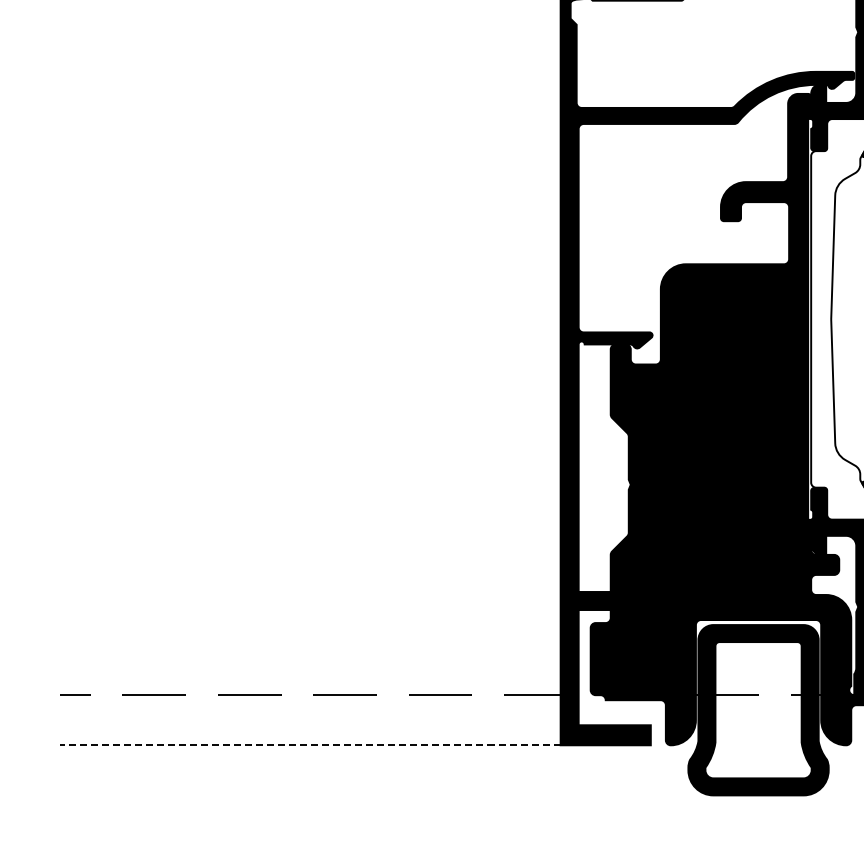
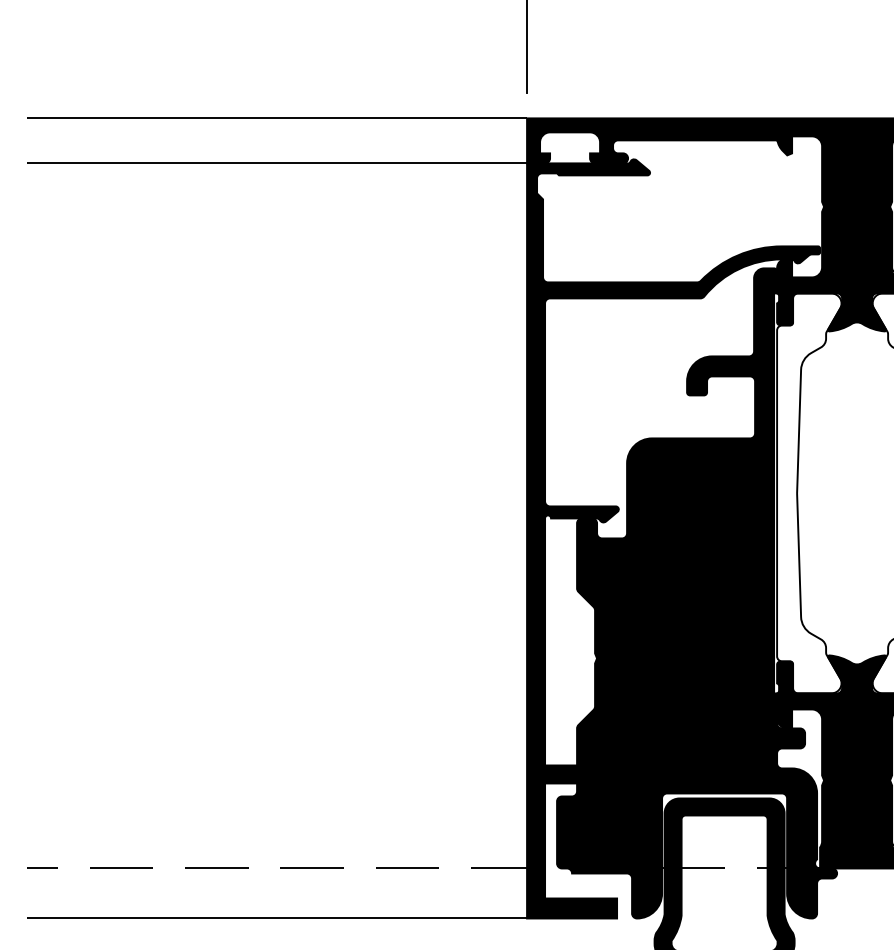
line: (309, 745) -> (276, 918), dashed -> solid

